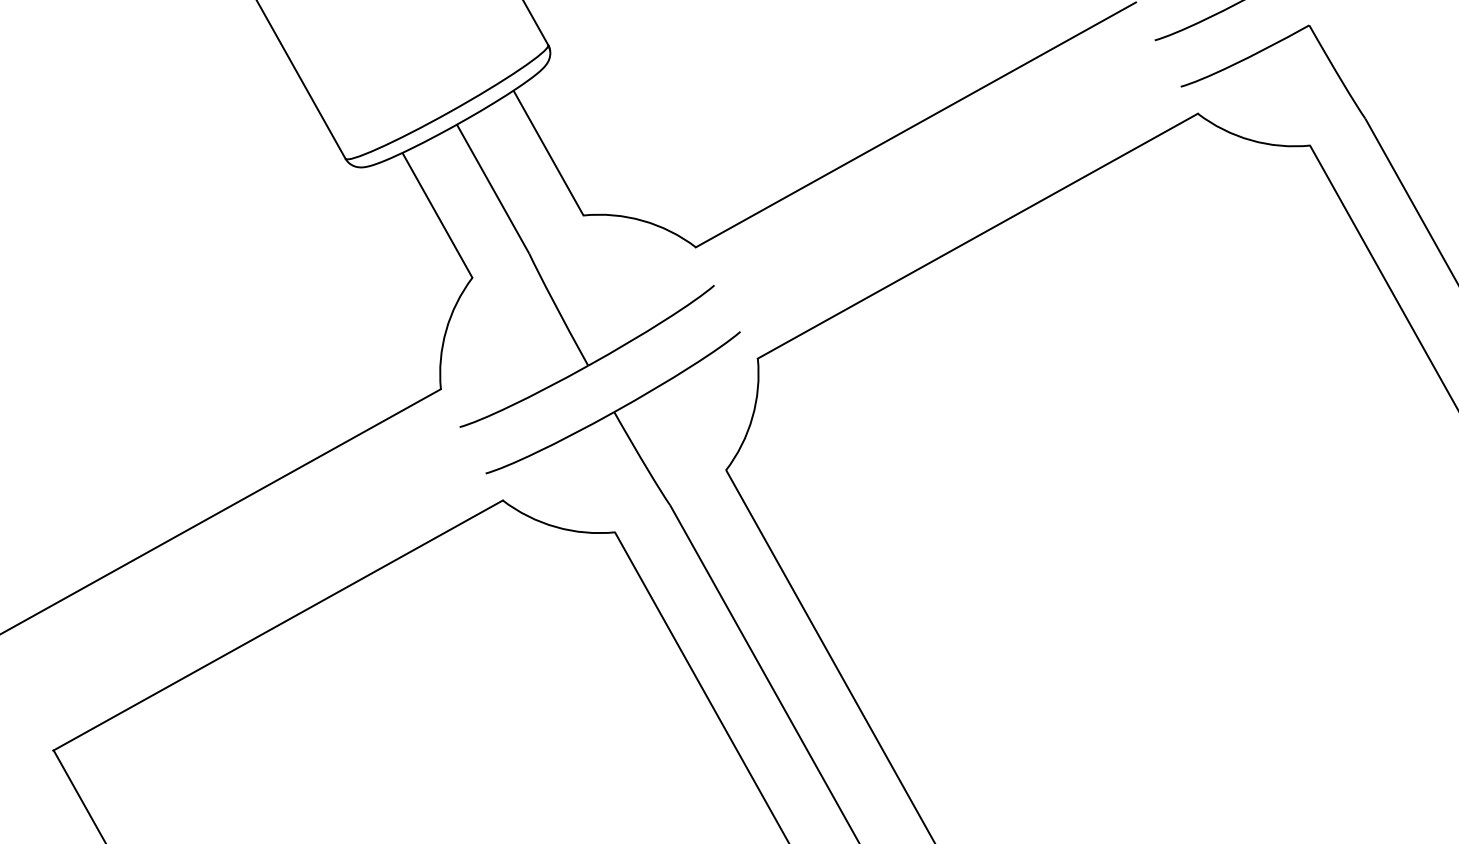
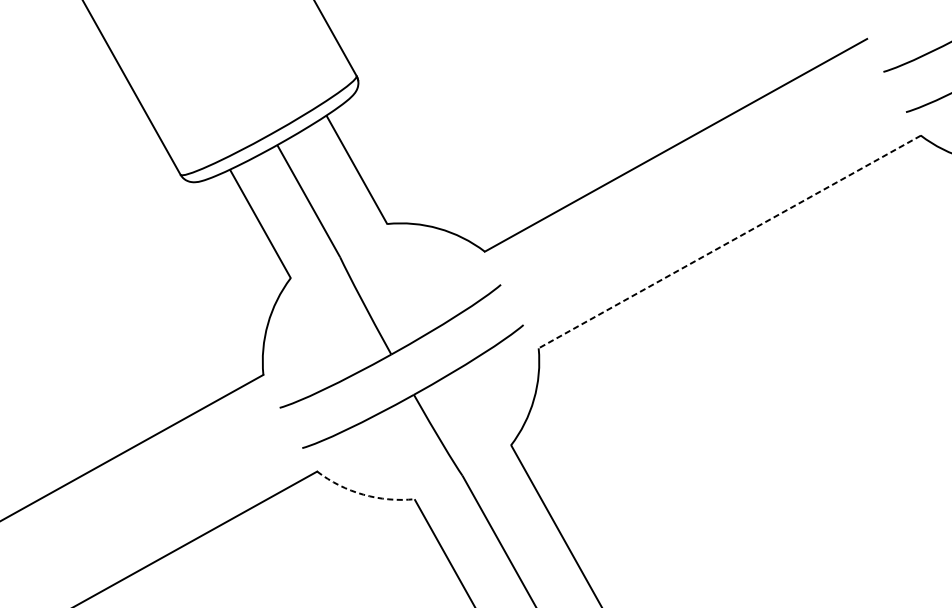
line: (977, 236) -> (729, 242), solid -> dashed
arc: (556, 527) -> (363, 495), solid -> dashed

